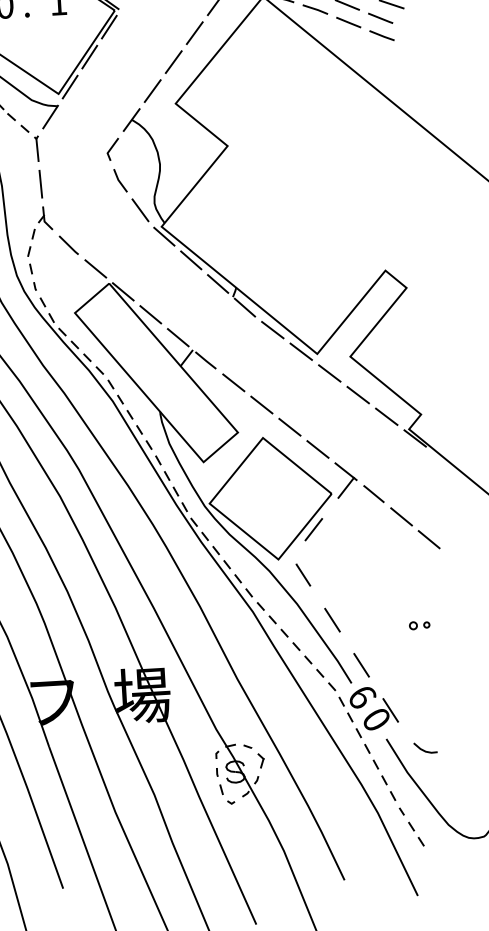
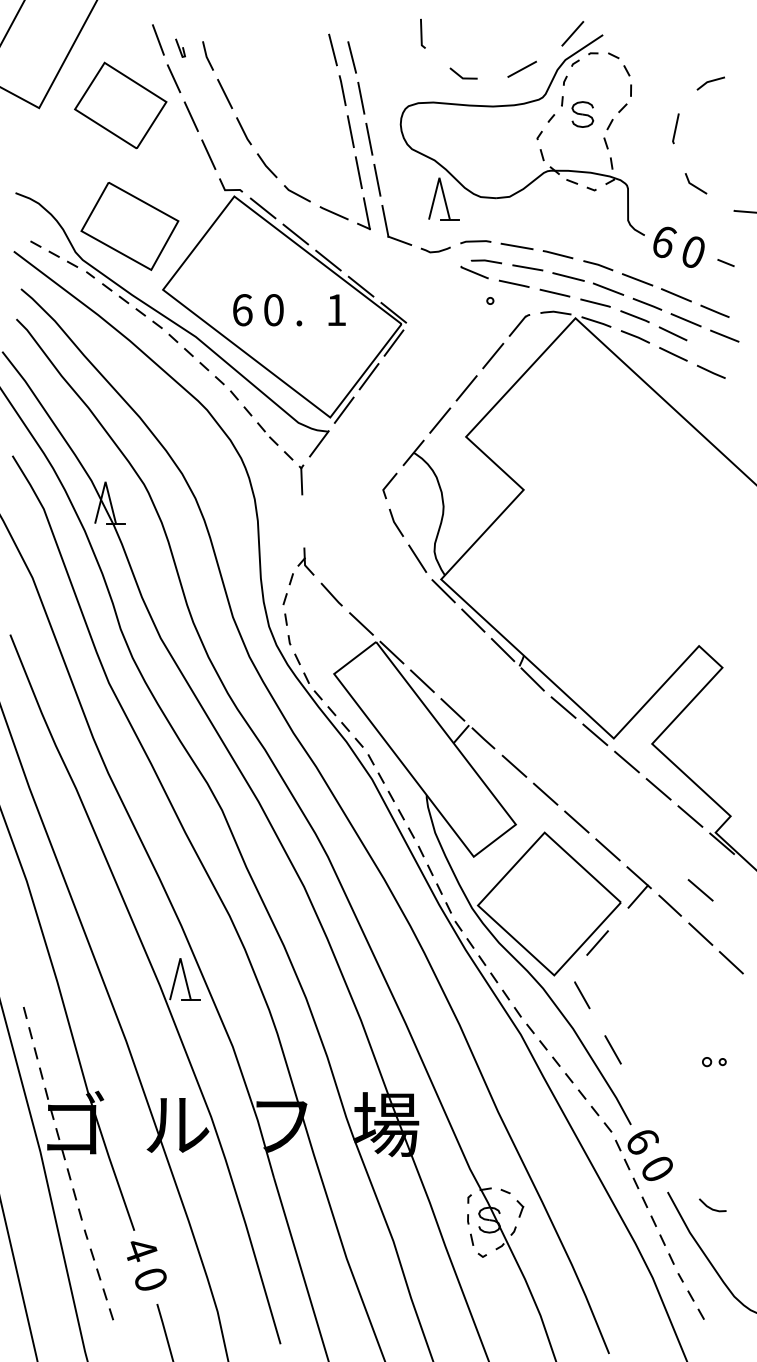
line: (380, 18) -> (710, 351), removed
line: (40, 184) -> (302, 521), removed
line: (399, 479) -> (700, 890), added
line: (361, 665) -> (643, 1104), removed
line: (390, 709) -> (674, 1158), removed

